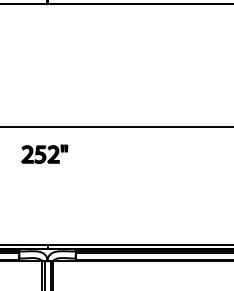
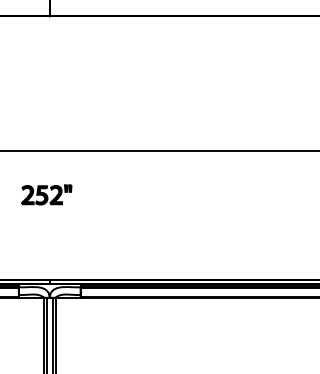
part: (44, 153) -> (46, 194), moved

